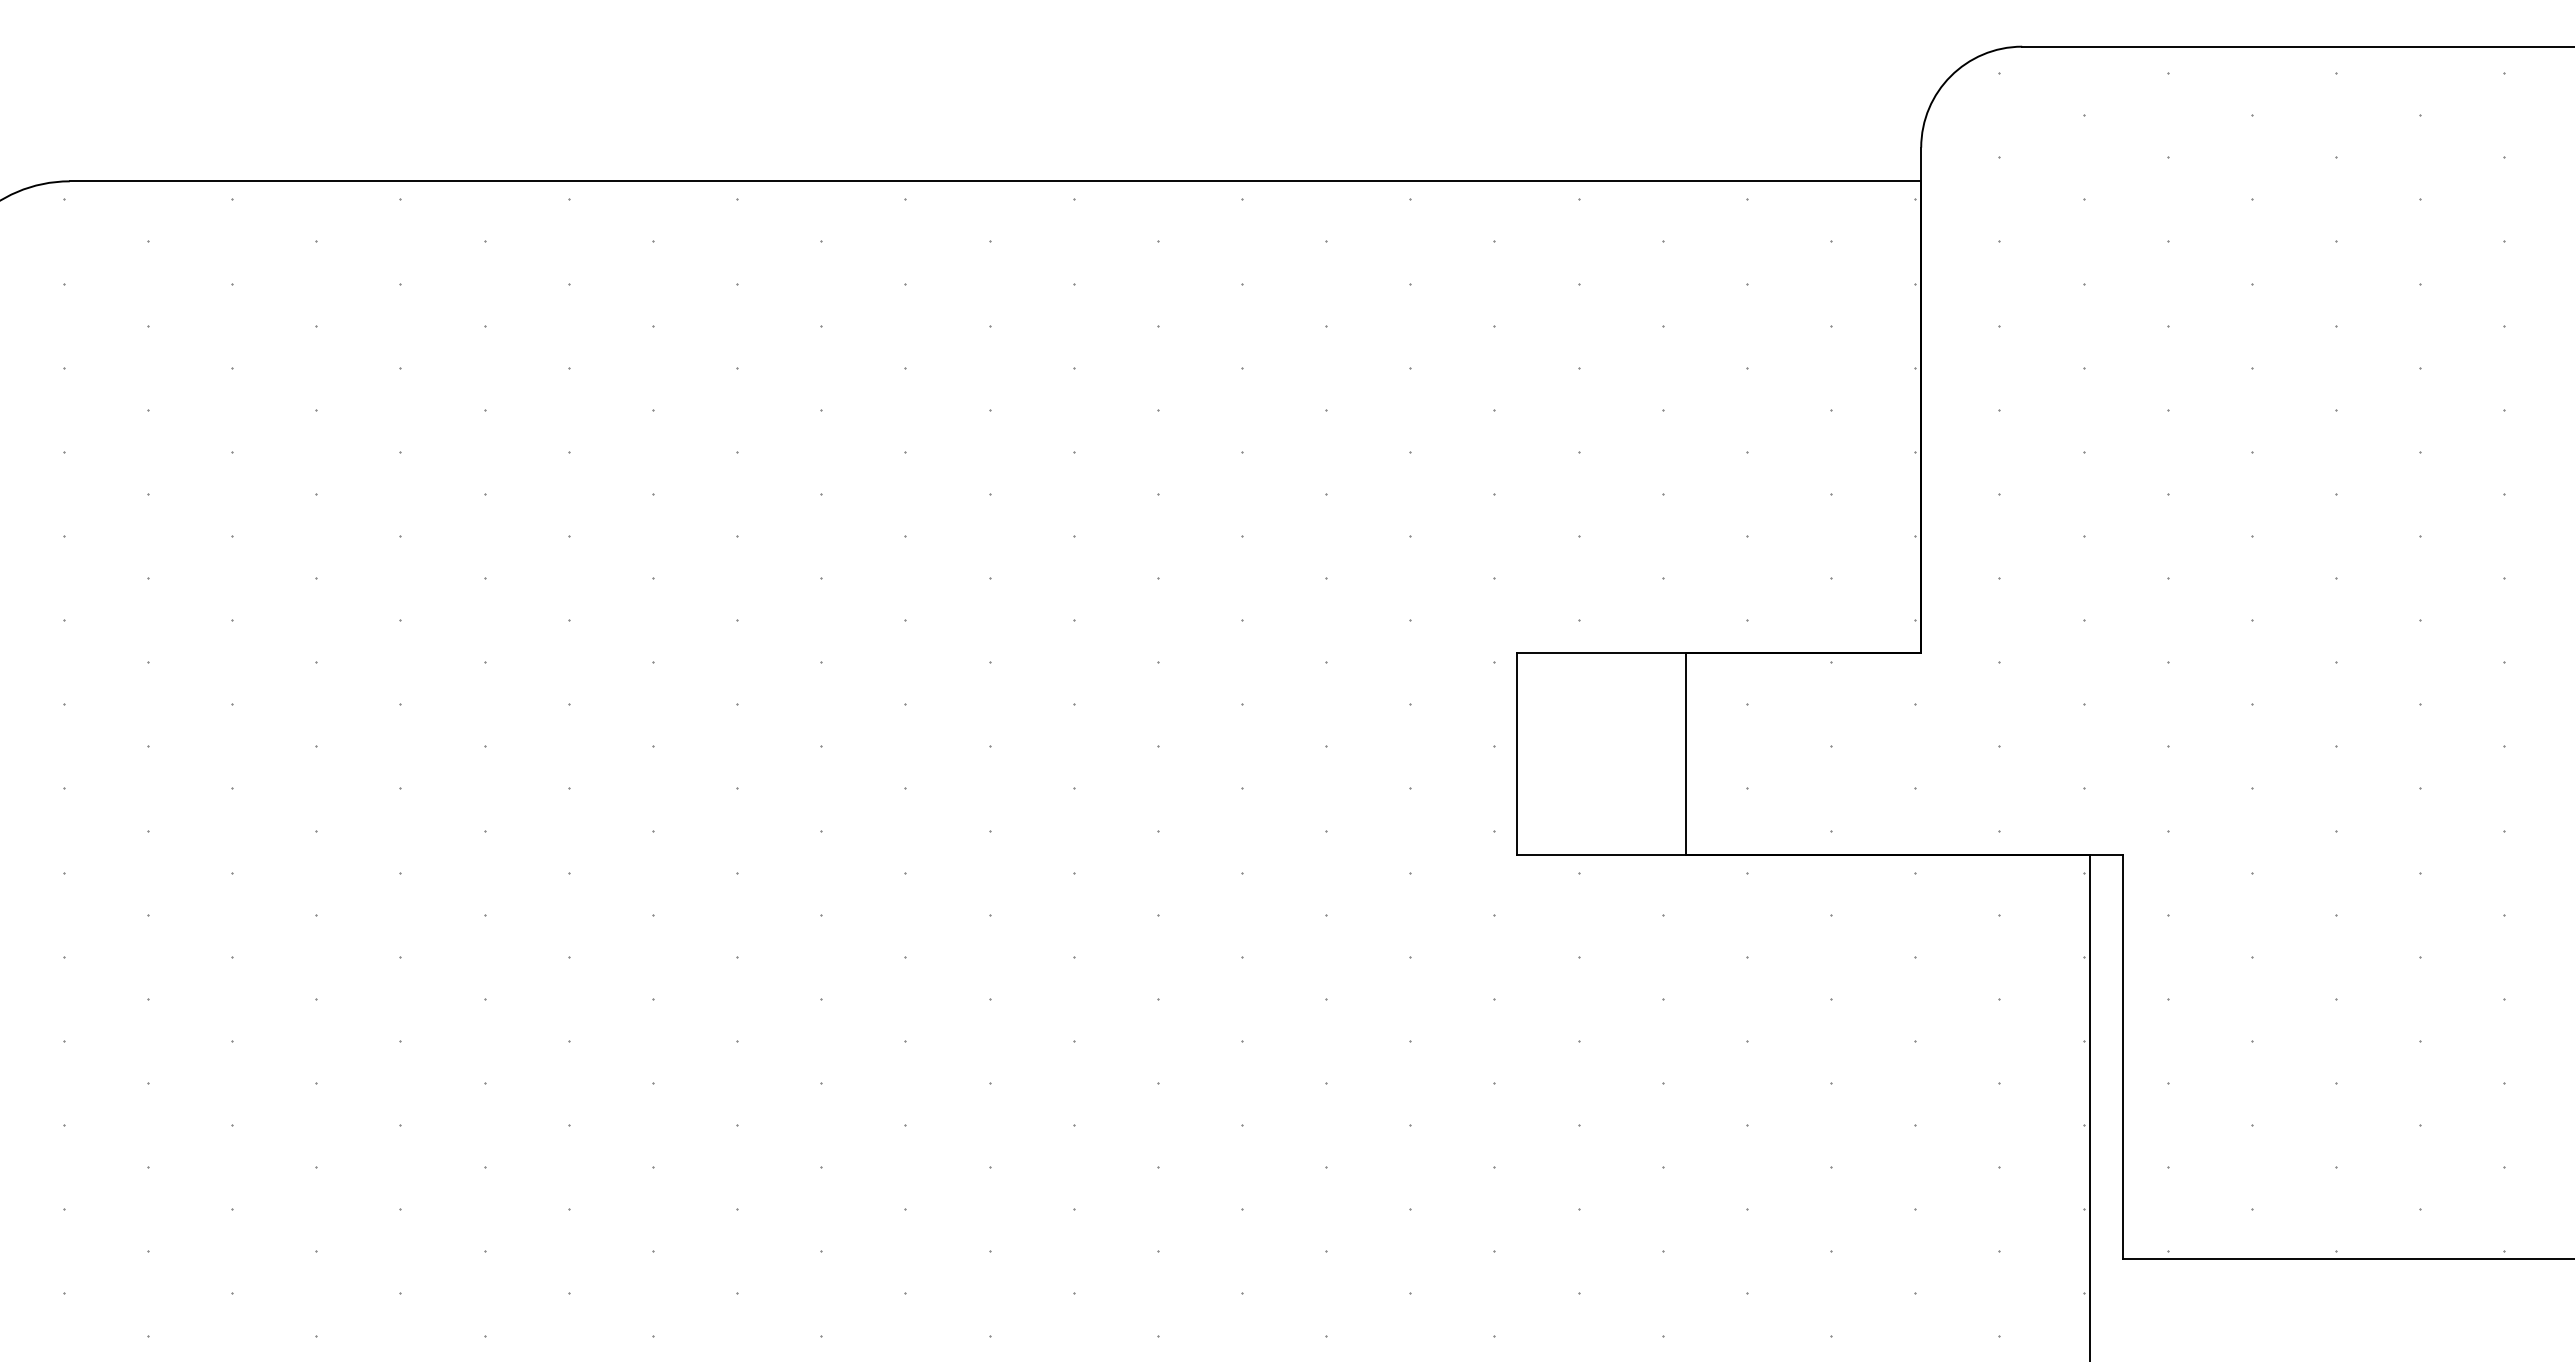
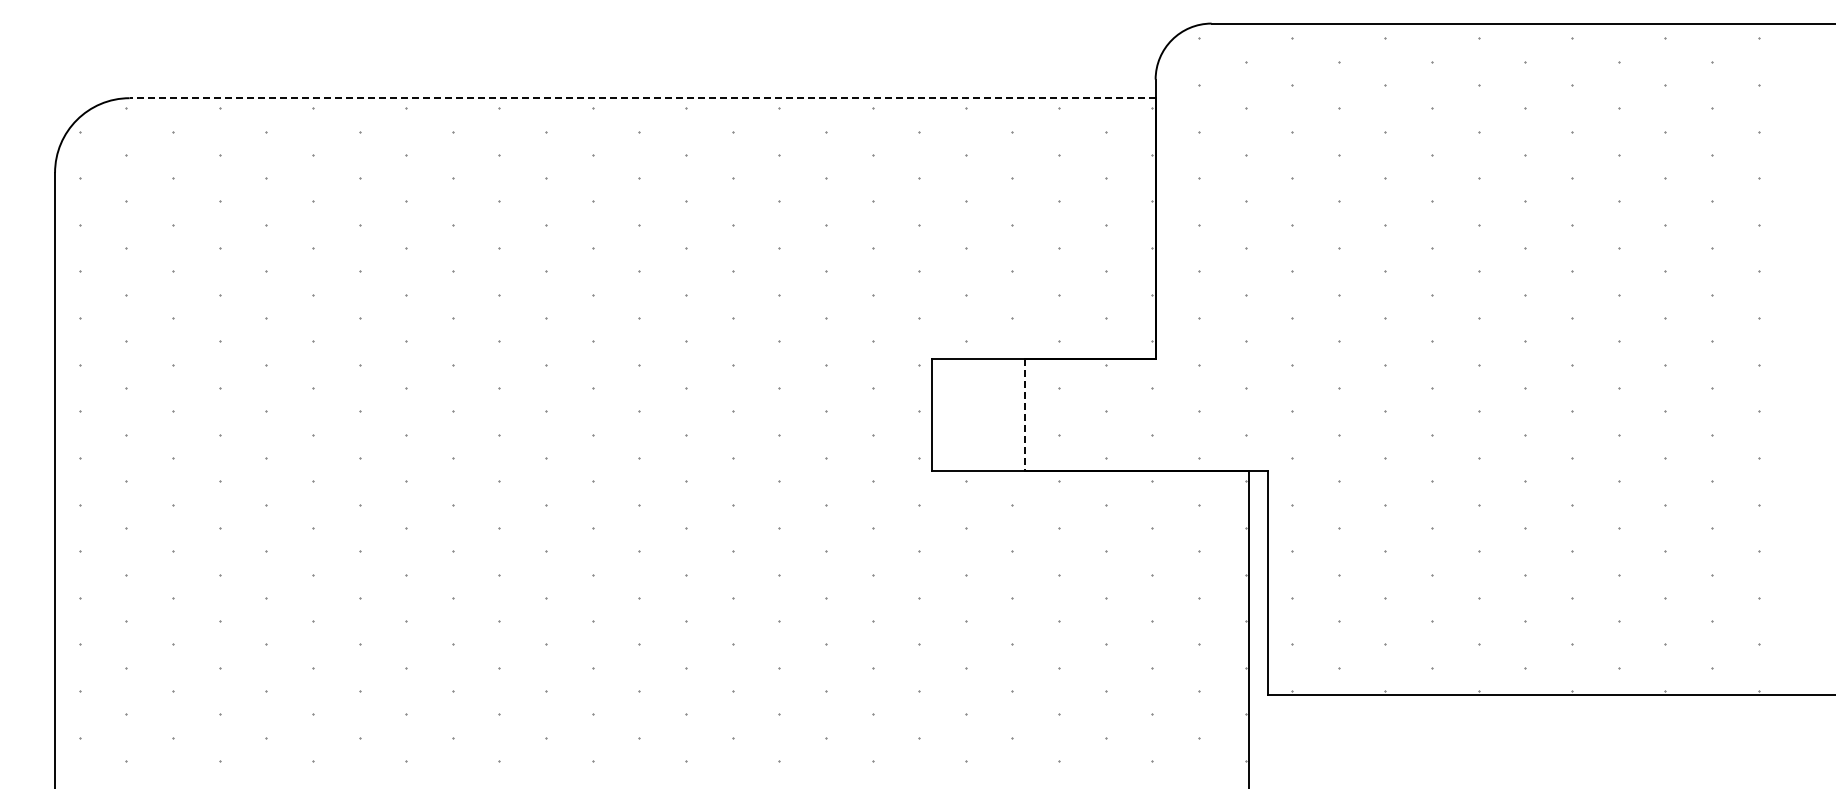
line: (995, 181) -> (642, 98), solid -> dashed
line: (1686, 753) -> (1025, 415), solid -> dashed

